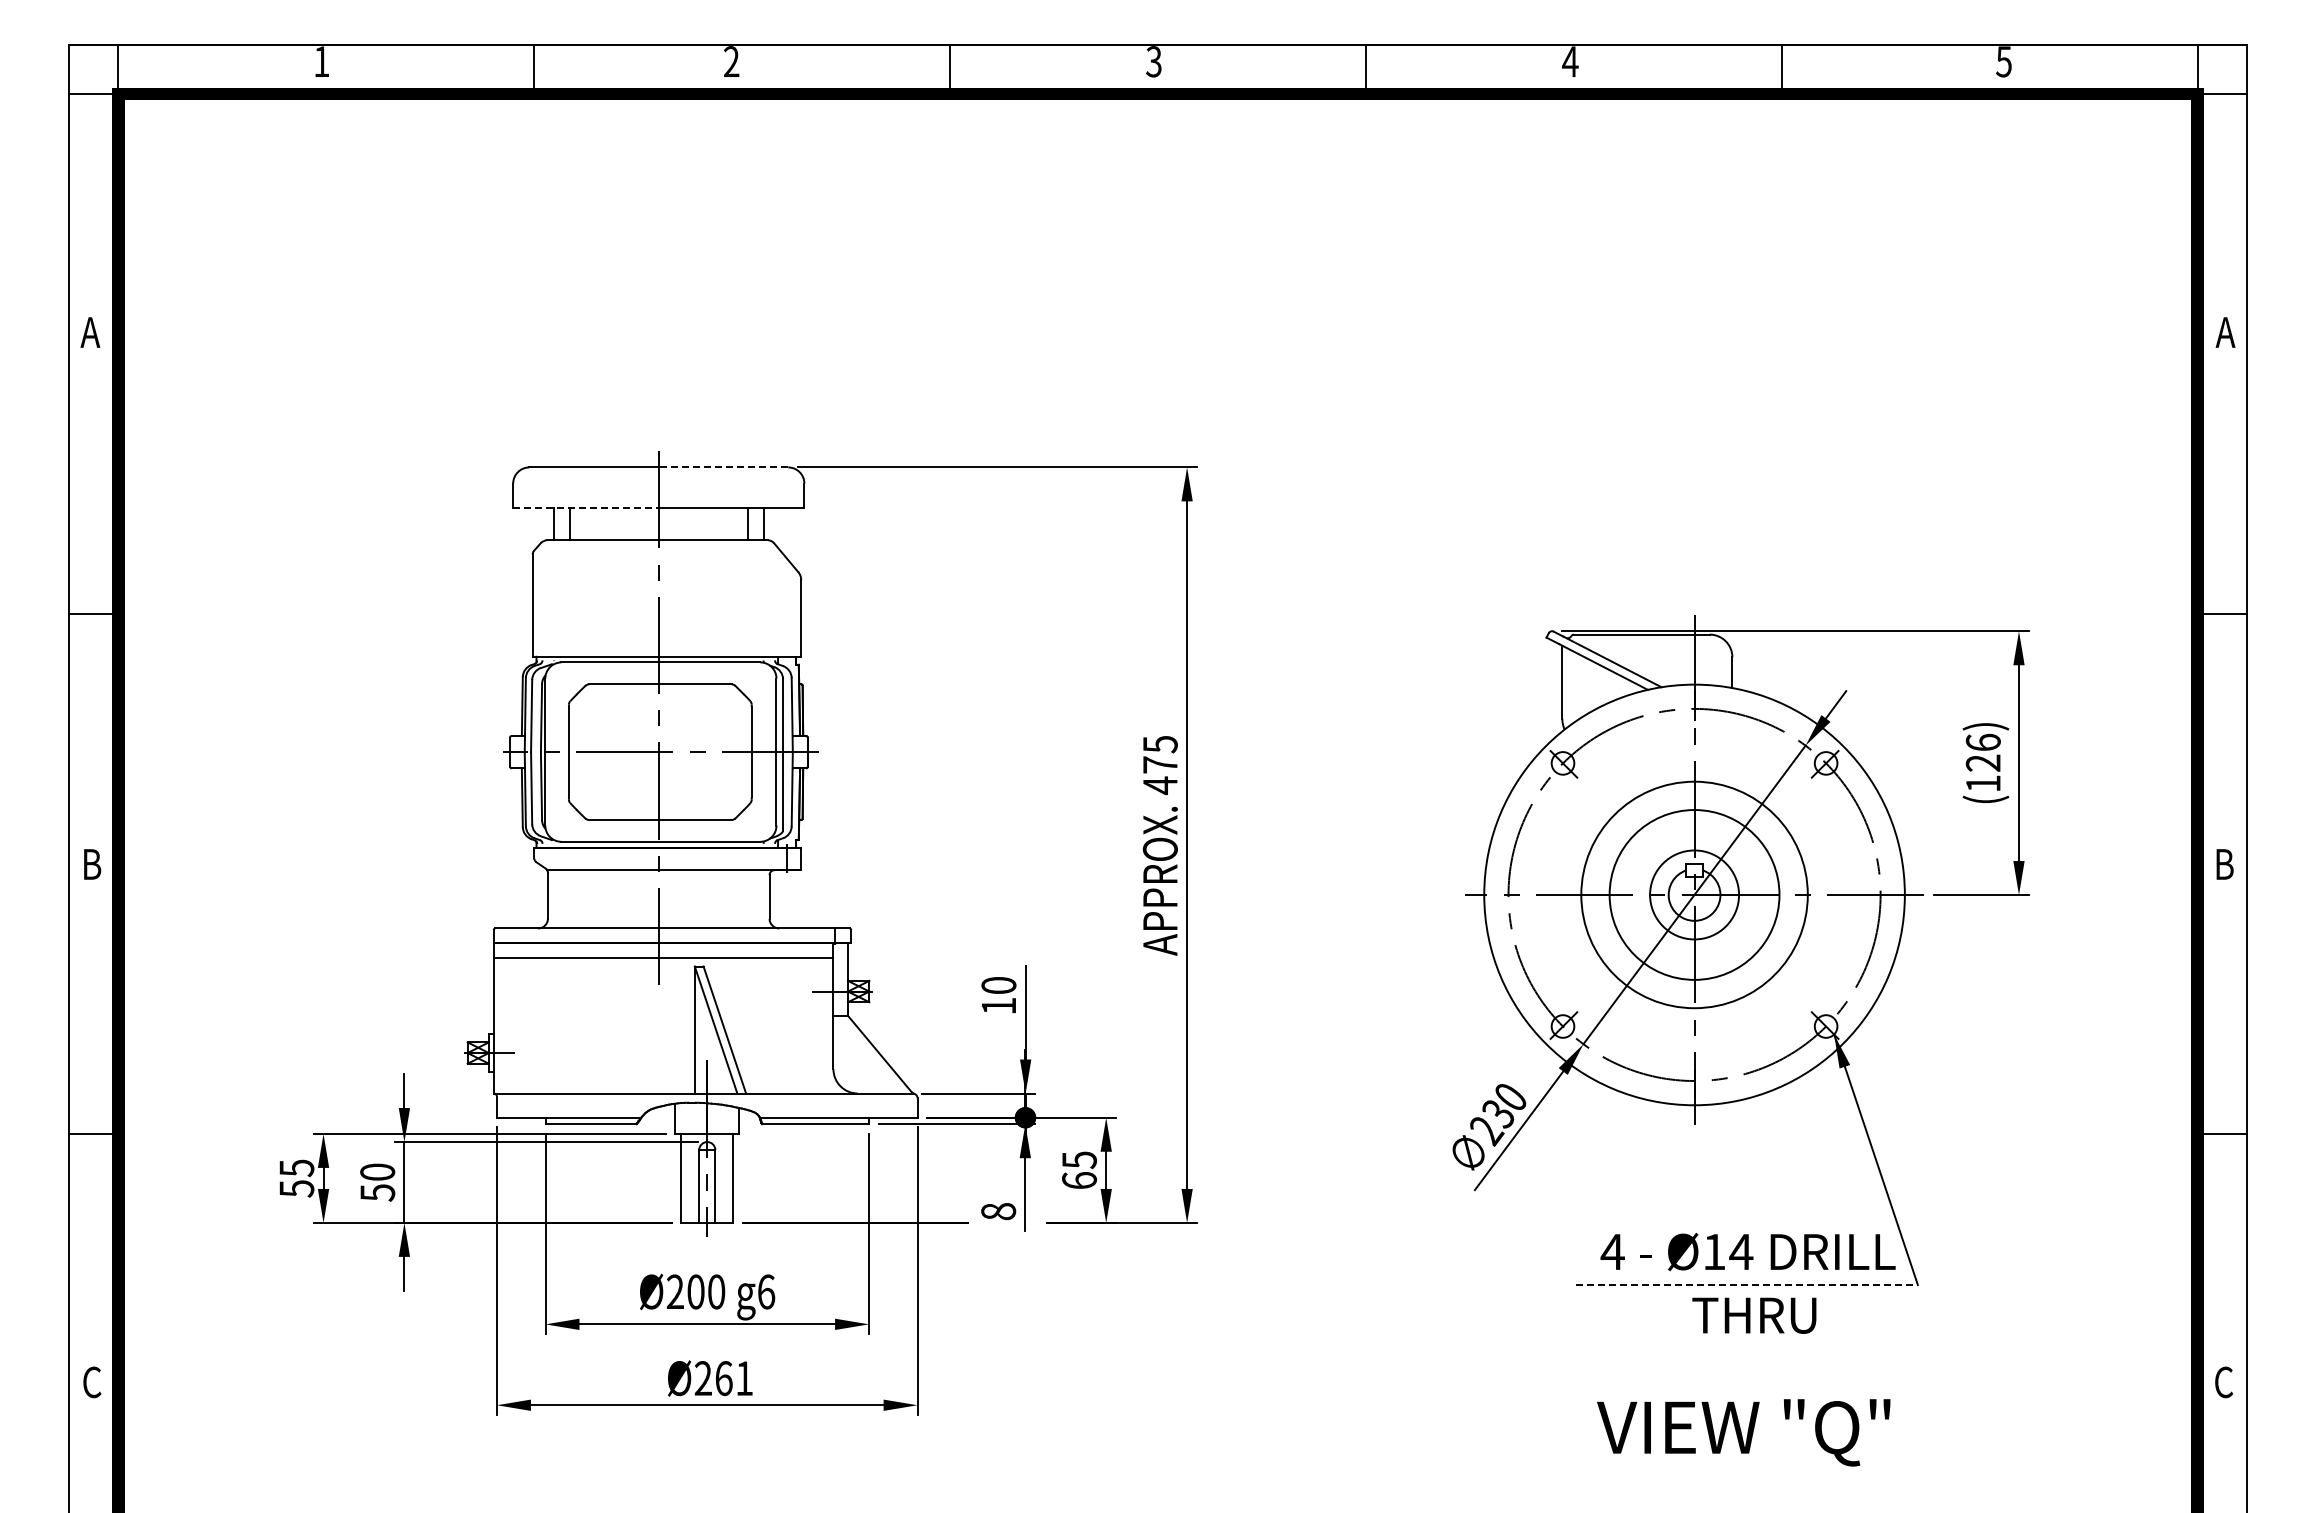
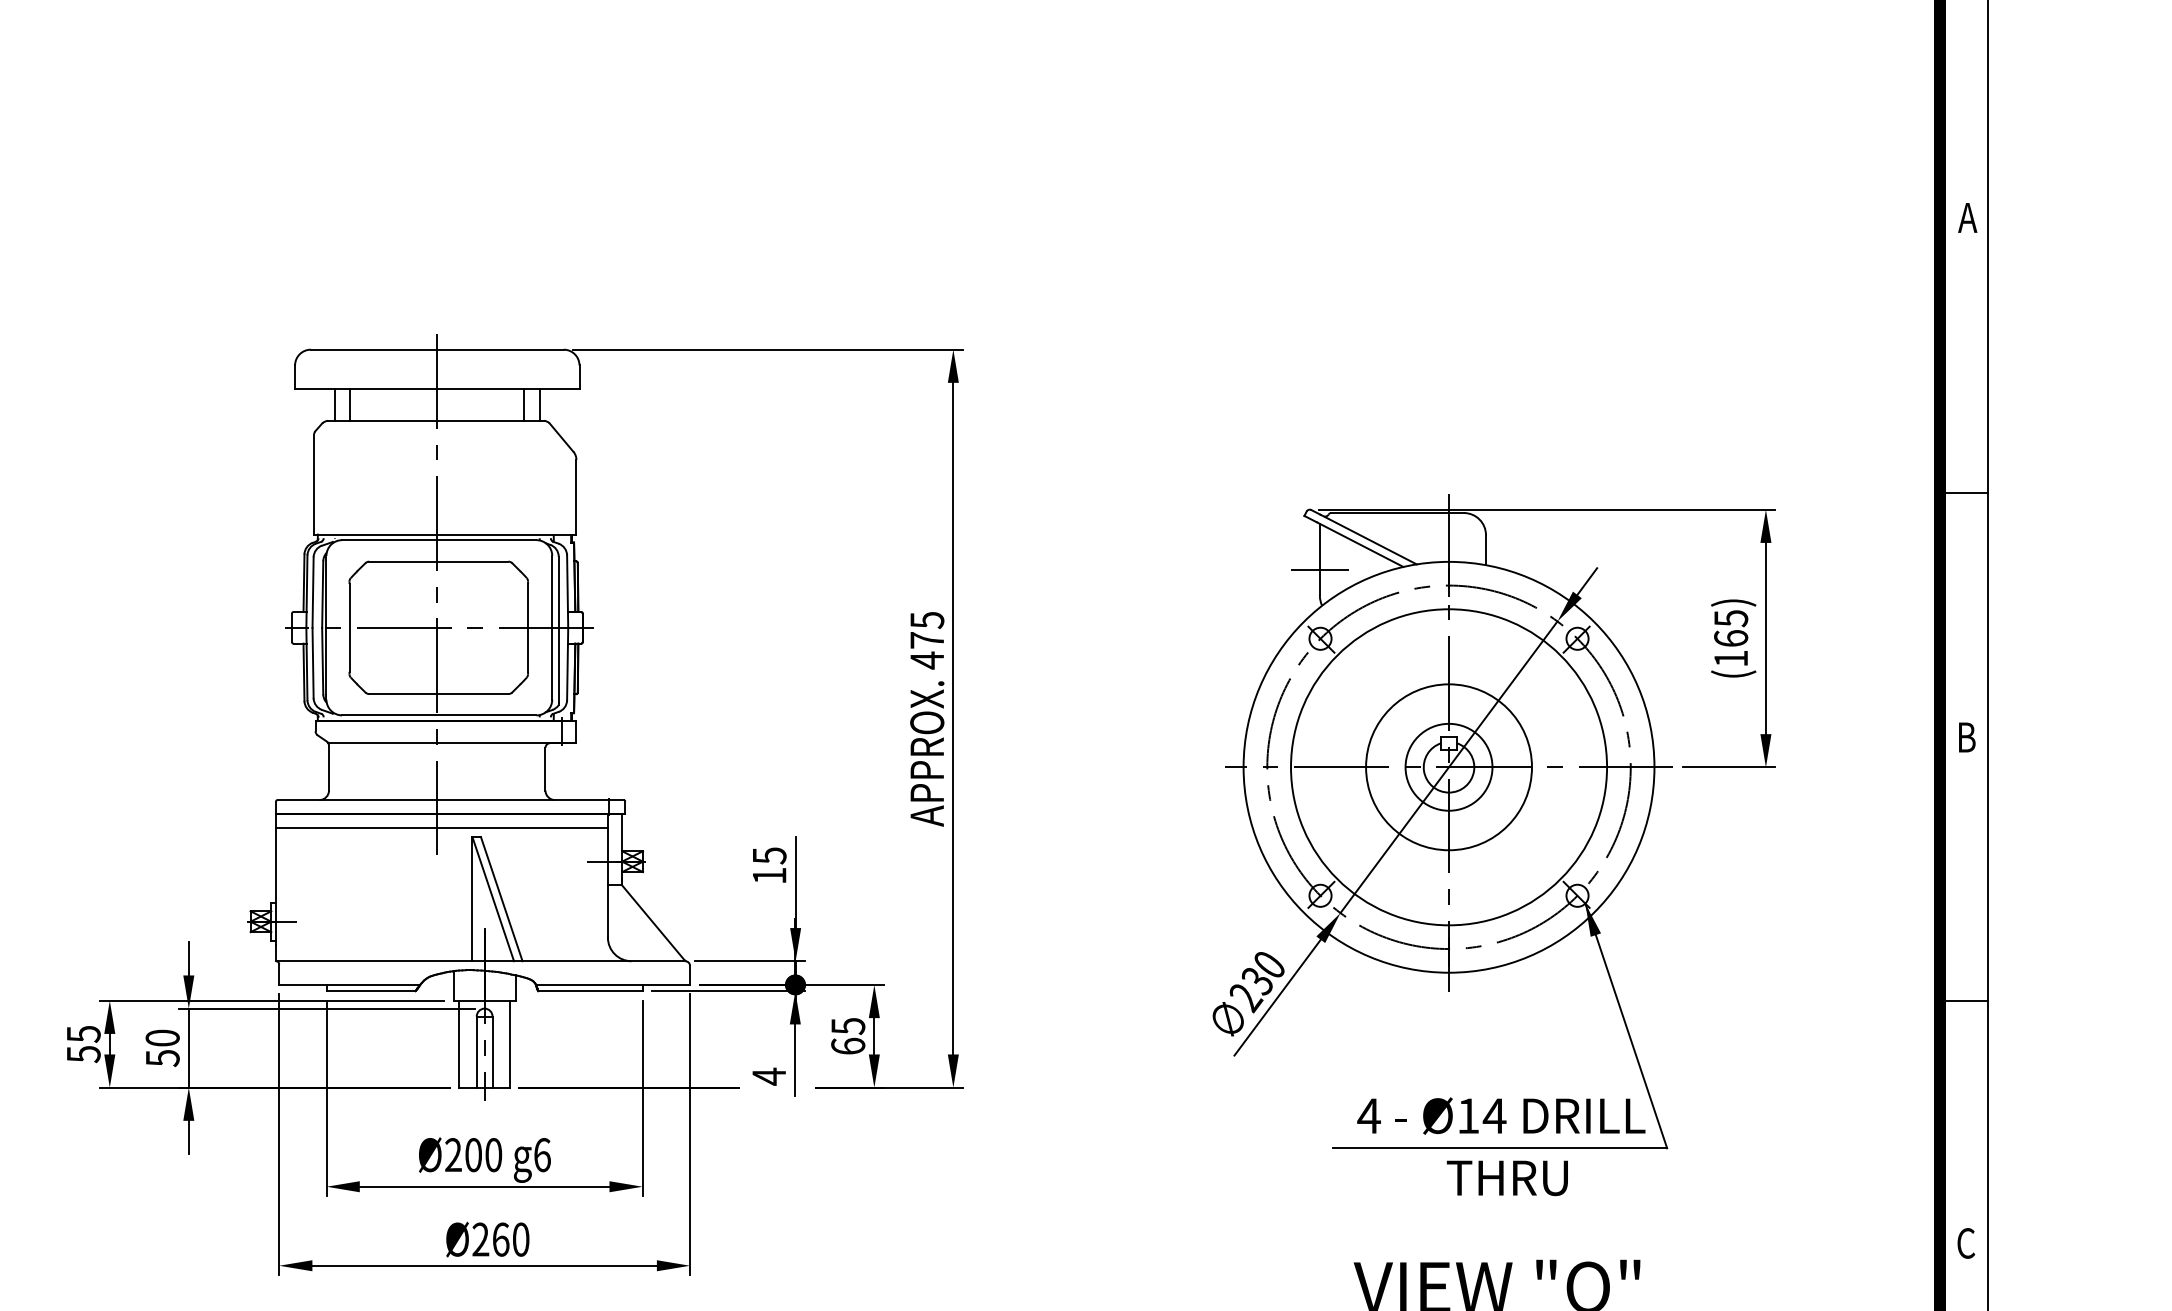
line: (723, 467) -> (500, 349), dashed -> solid
line: (586, 507) -> (366, 388), dashed -> solid
line: (1562, 692) -> (1320, 569), added
text: (1982, 752) -> (1730, 628), (126) -> (165)
circle: (1694, 894) -> (1448, 766), size x1.43
text: (998, 985) -> (769, 855), 10 -> 15
text: (998, 1211) -> (769, 1076), 8 -> 4
line: (1747, 1285) -> (1500, 1148), dashed -> solid
text: (744, 1378) -> (521, 1239), Ø261 -> Ø260

